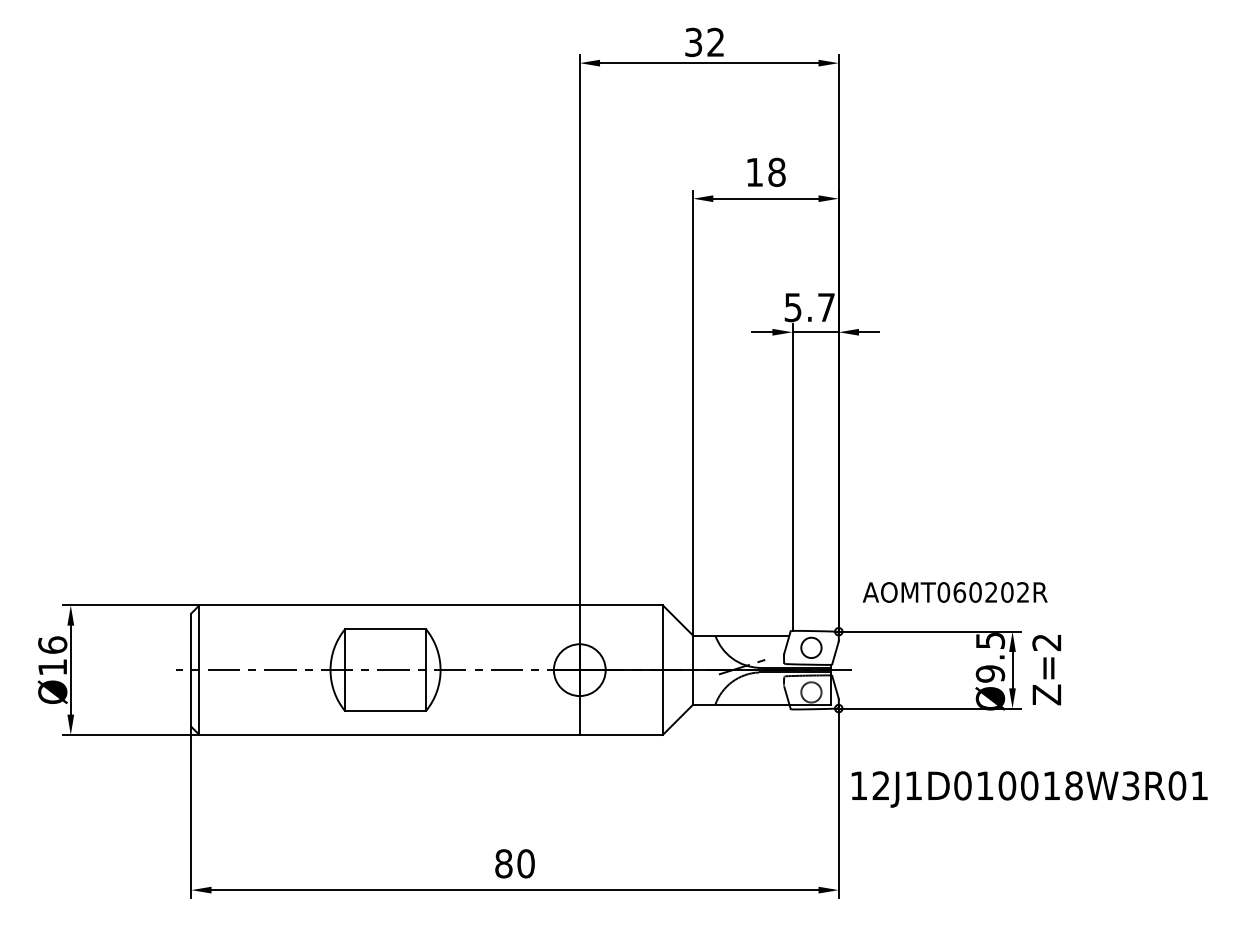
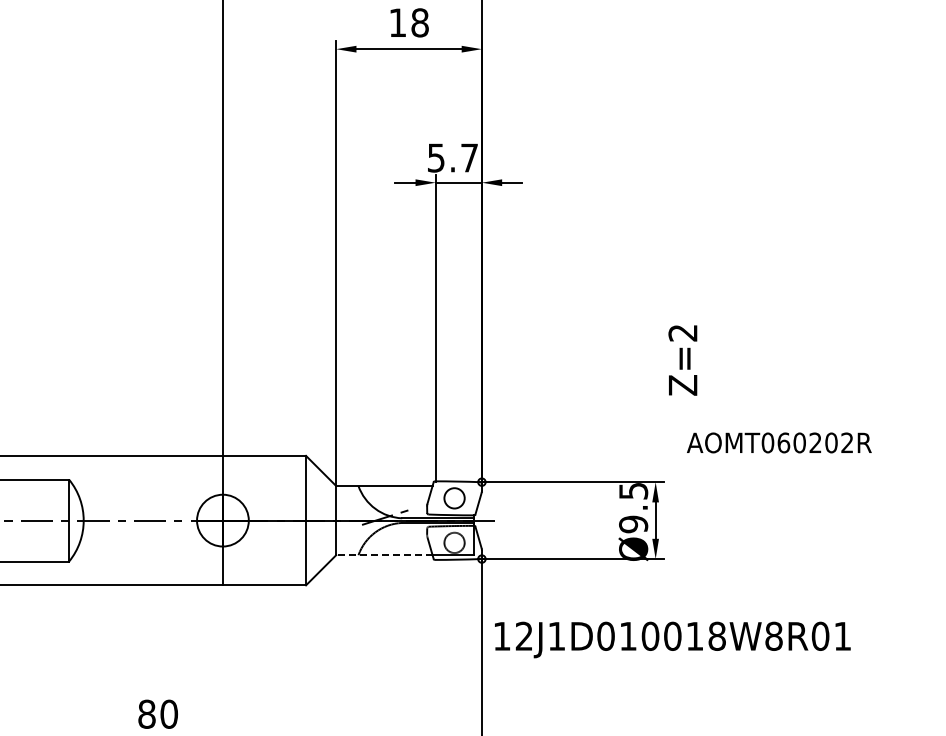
text: (954, 592) -> (778, 442), moved
text: (1046, 670) -> (682, 360), moved
line: (740, 704) -> (383, 554), solid -> dashed
text: (1130, 785) -> (773, 635), 12J1D010018W3R01 -> 12J1D010018W8R01

